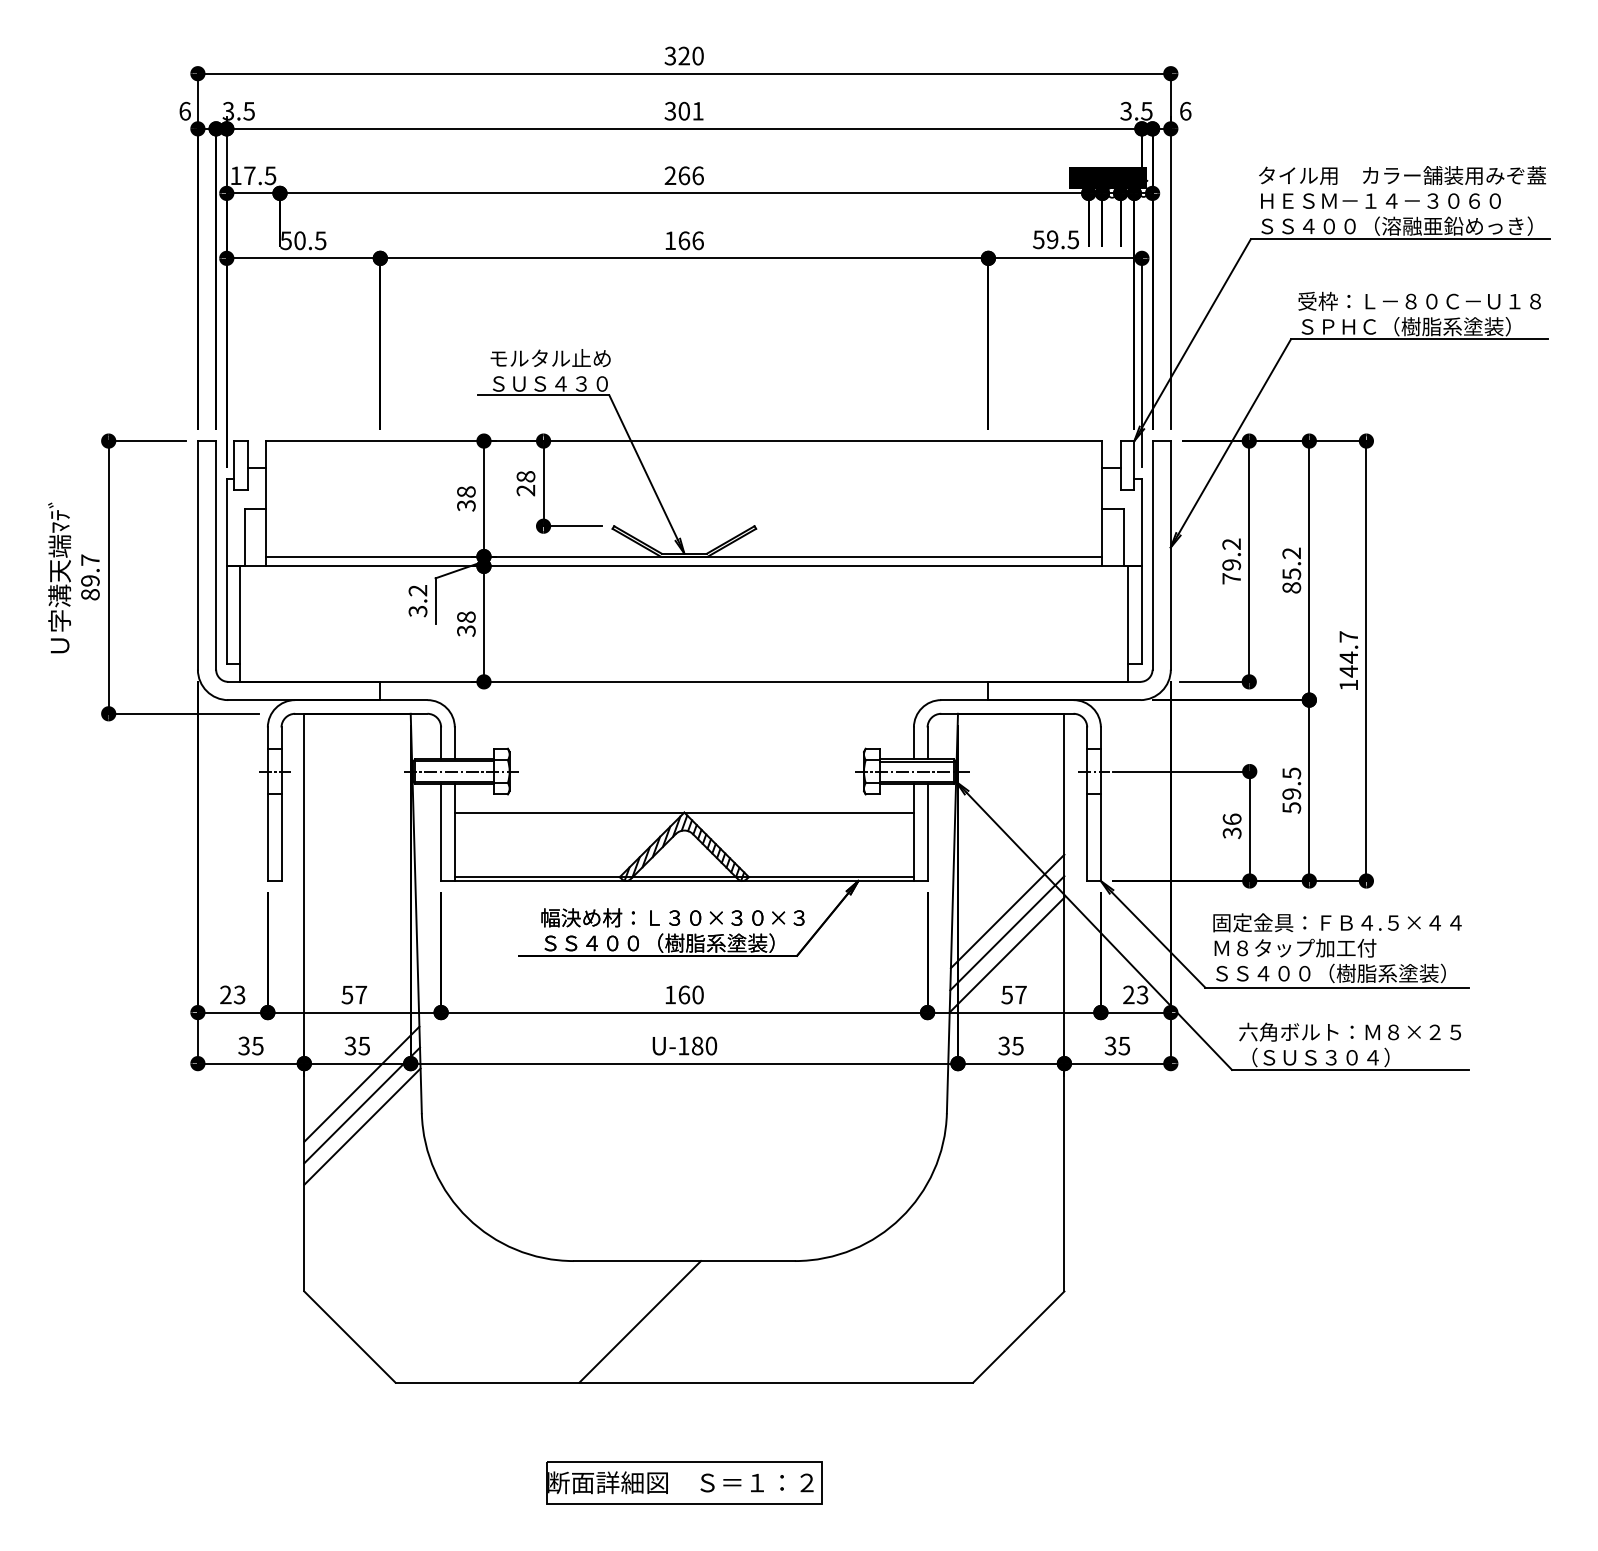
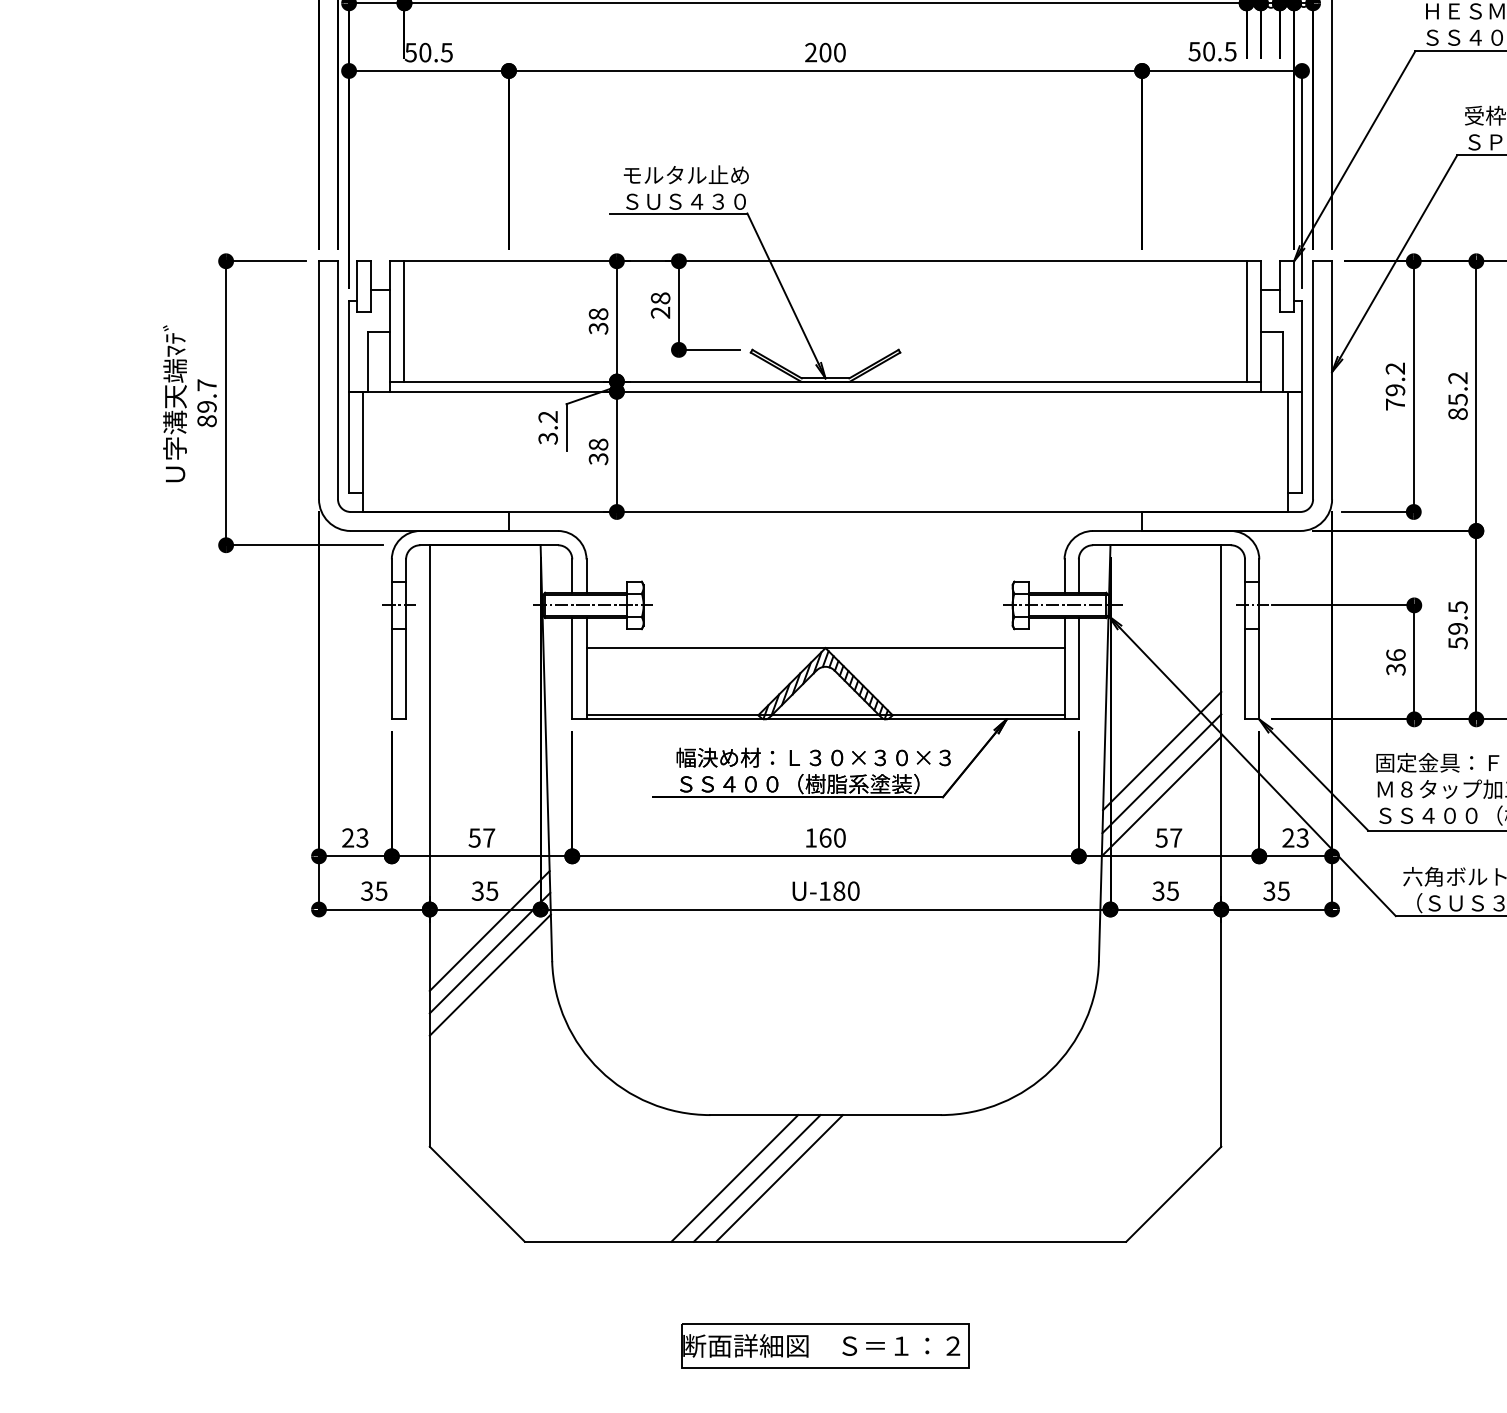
text: (1052, 239) -> (1208, 51), 59.5 -> 50.5
text: (683, 240) -> (824, 52), 166 -> 200
line: (280, 498) -> (405, 321), added
line: (1088, 498) -> (1246, 321), added
line: (597, 1321) -> (735, 1178), added
line: (618, 1321) -> (756, 1178), added

